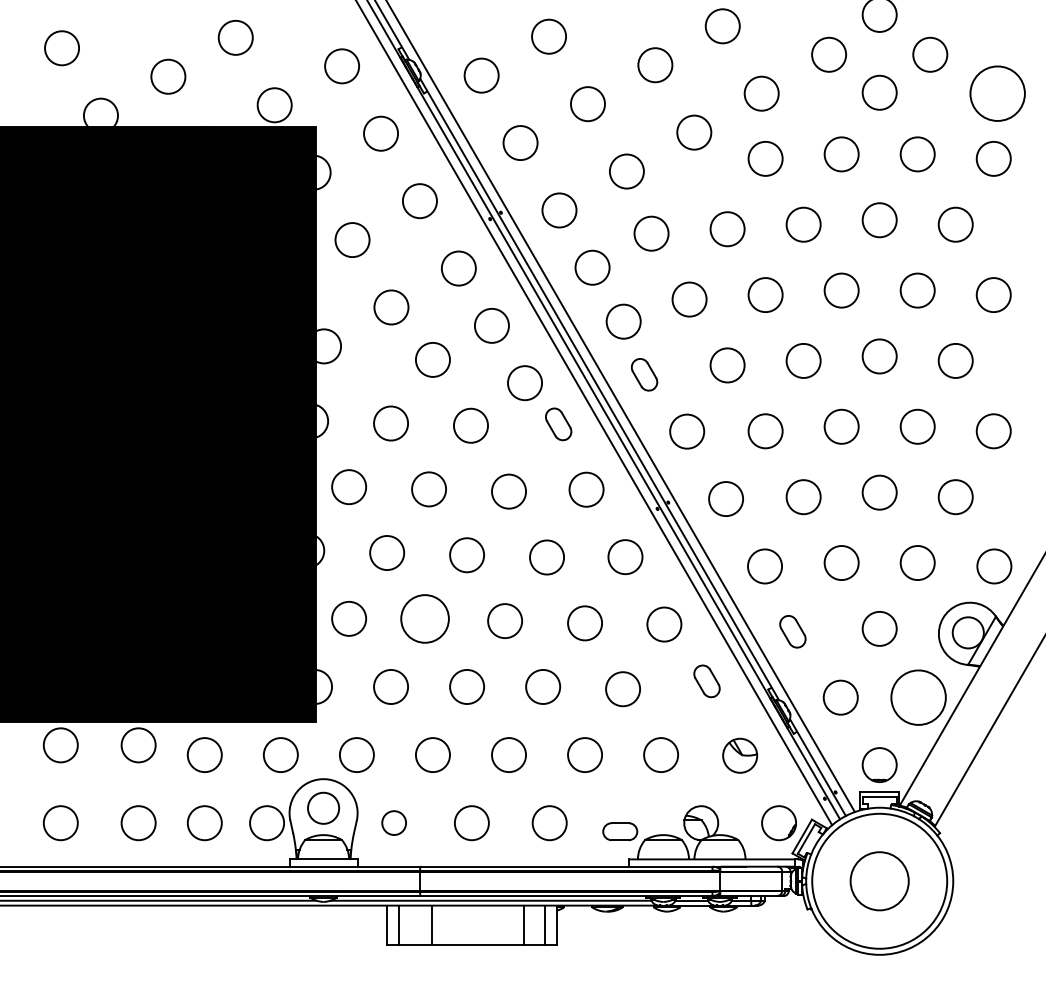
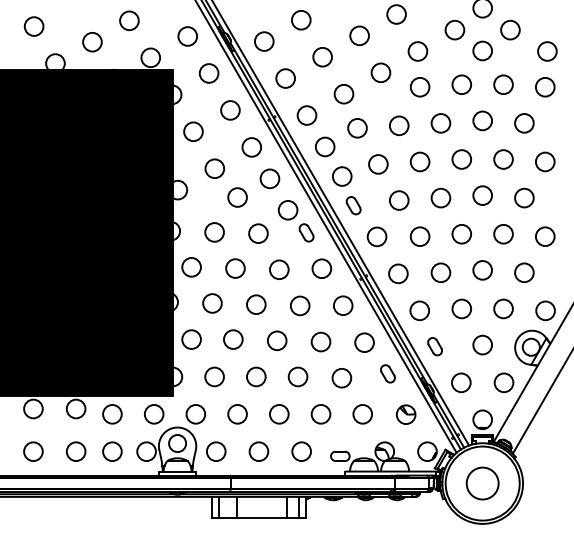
circle: (997, 93) -> (547, 51), size x0.62
circle: (425, 618) -> (233, 339), size x0.71
circle: (917, 697) -> (503, 382), size x0.62
circle: (394, 822) -> (216, 451), size x1.43

